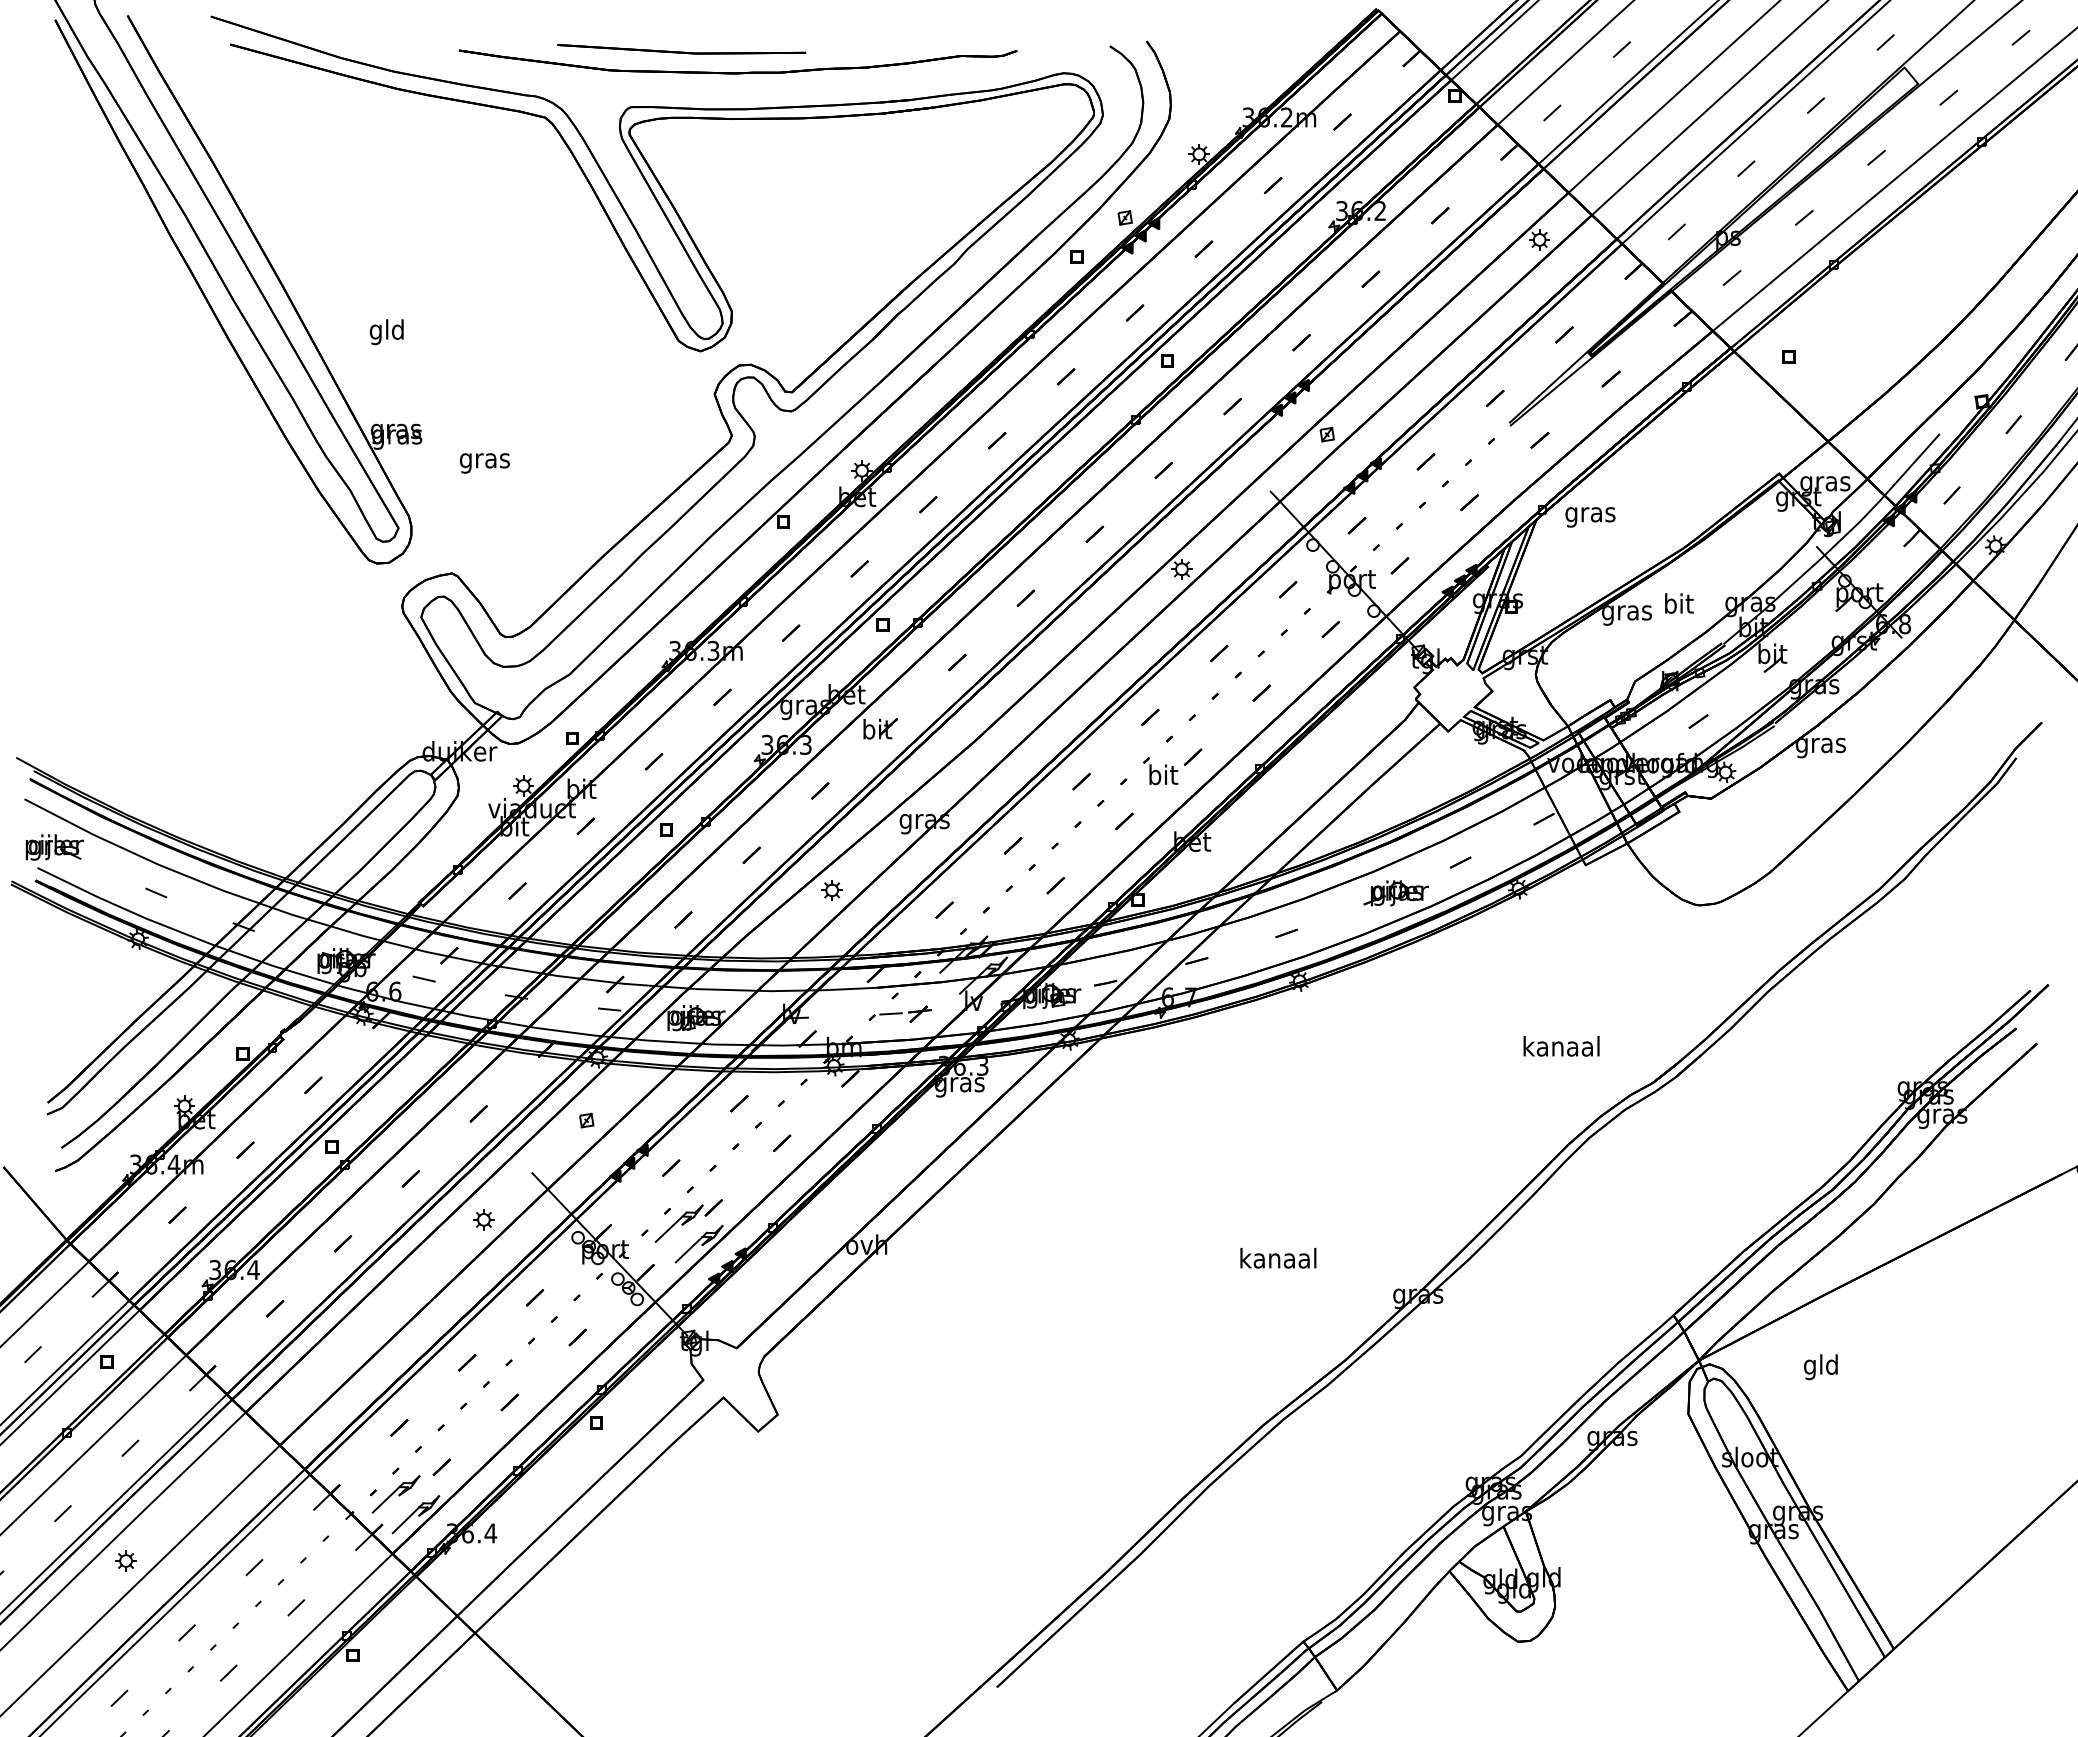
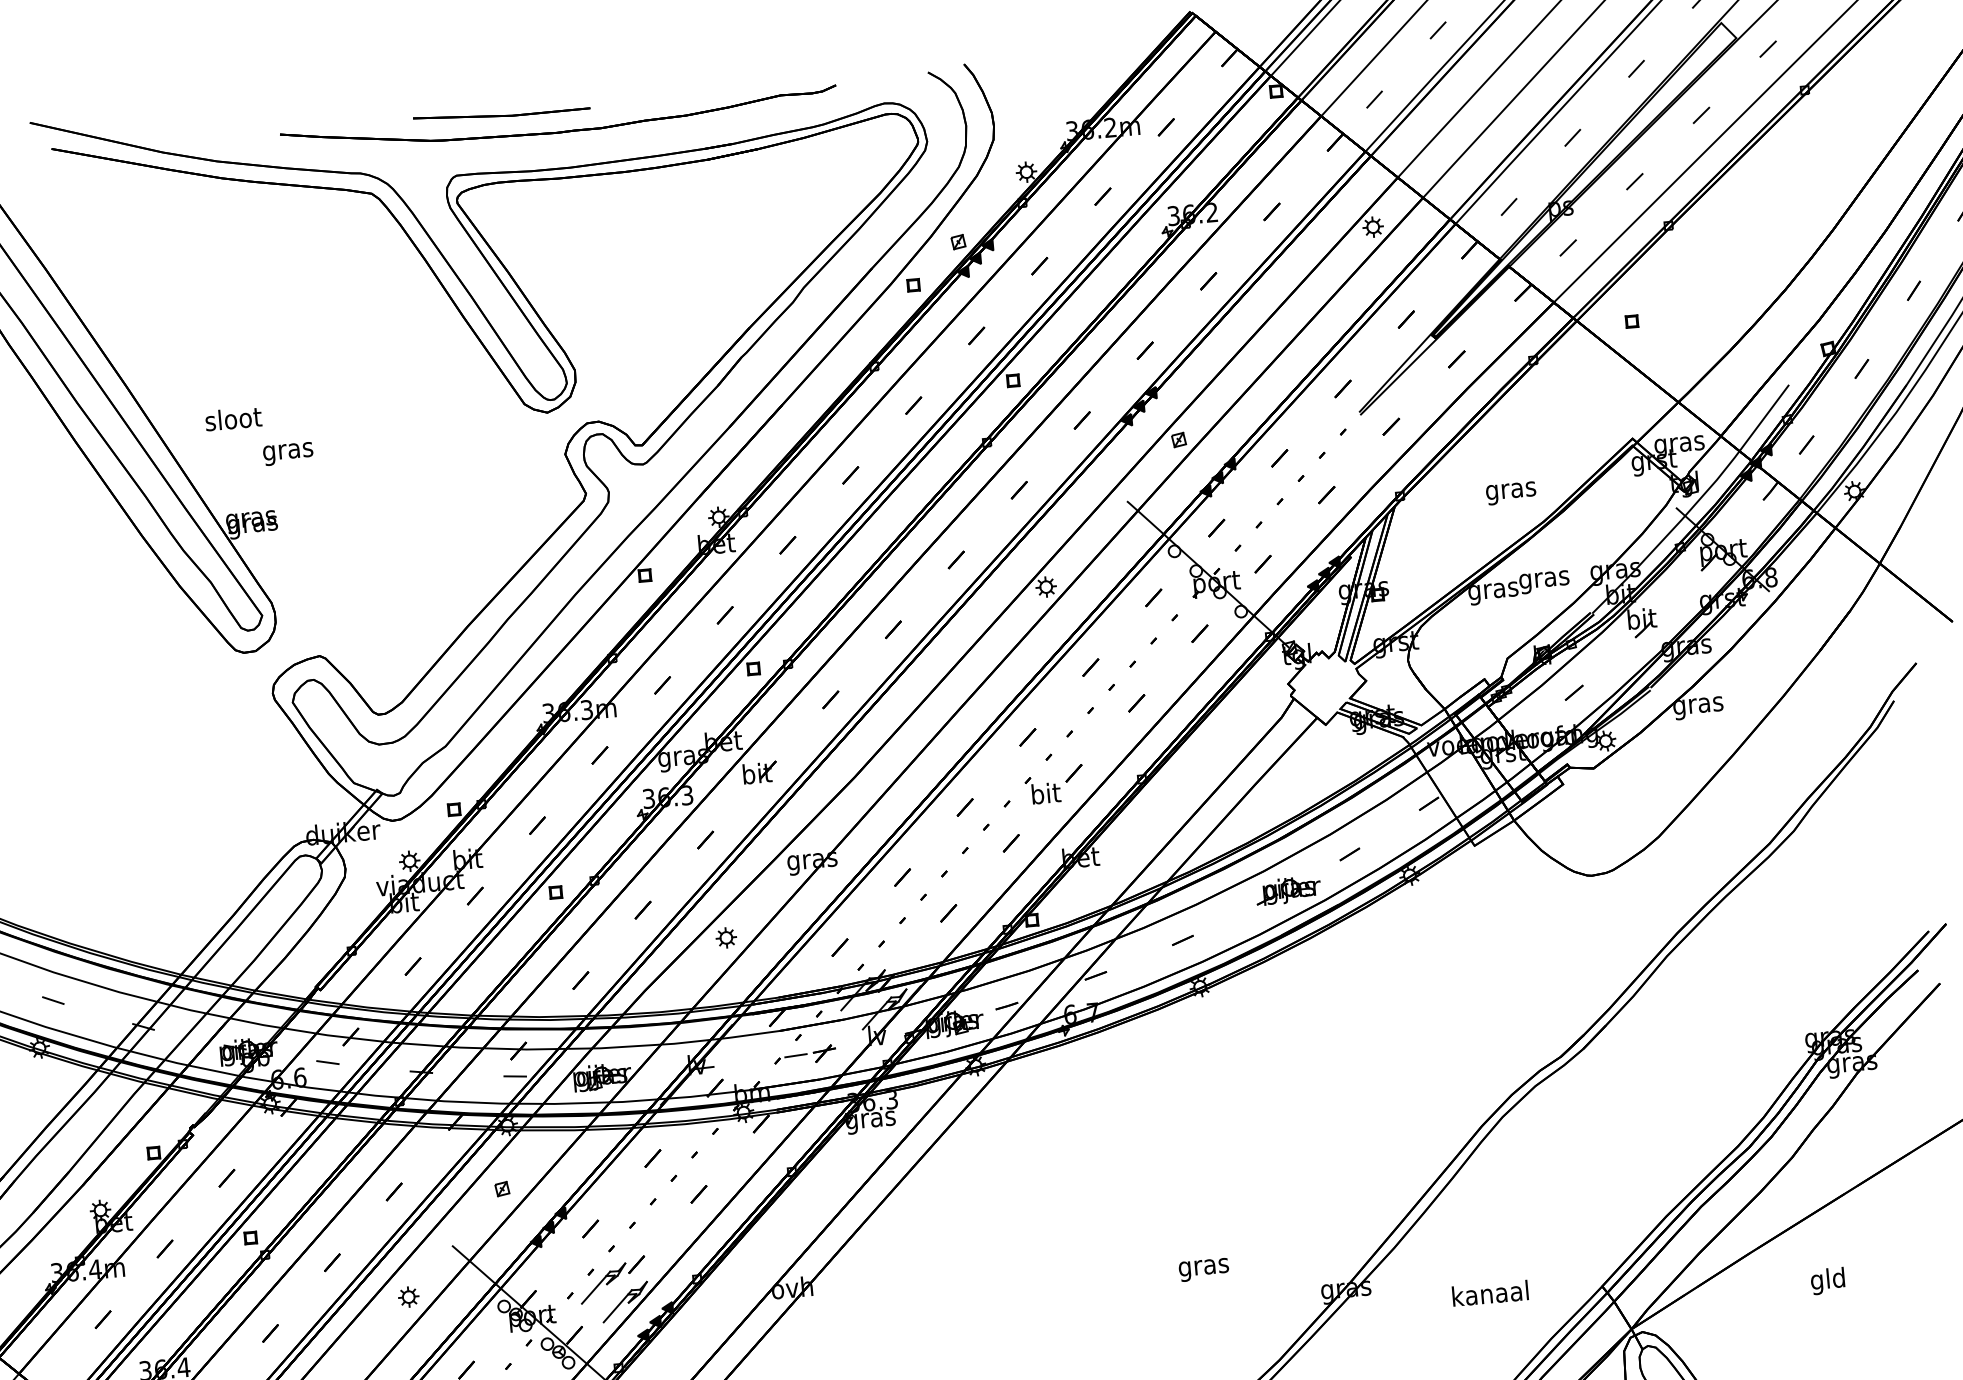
part: (681, 49) -> (501, 113), size x0.71
text: (387, 332) -> (233, 421), gld -> sloot
text: (484, 463) -> (287, 454), moved
text: (1590, 517) -> (1511, 493), moved
text: (1678, 606) -> (1544, 579), bit -> gras
text: (1561, 1046) -> (1490, 1293), moved
text: (1278, 1260) -> (1203, 1266), kanaal -> gras
text: (1820, 1367) -> (1827, 1281), moved

